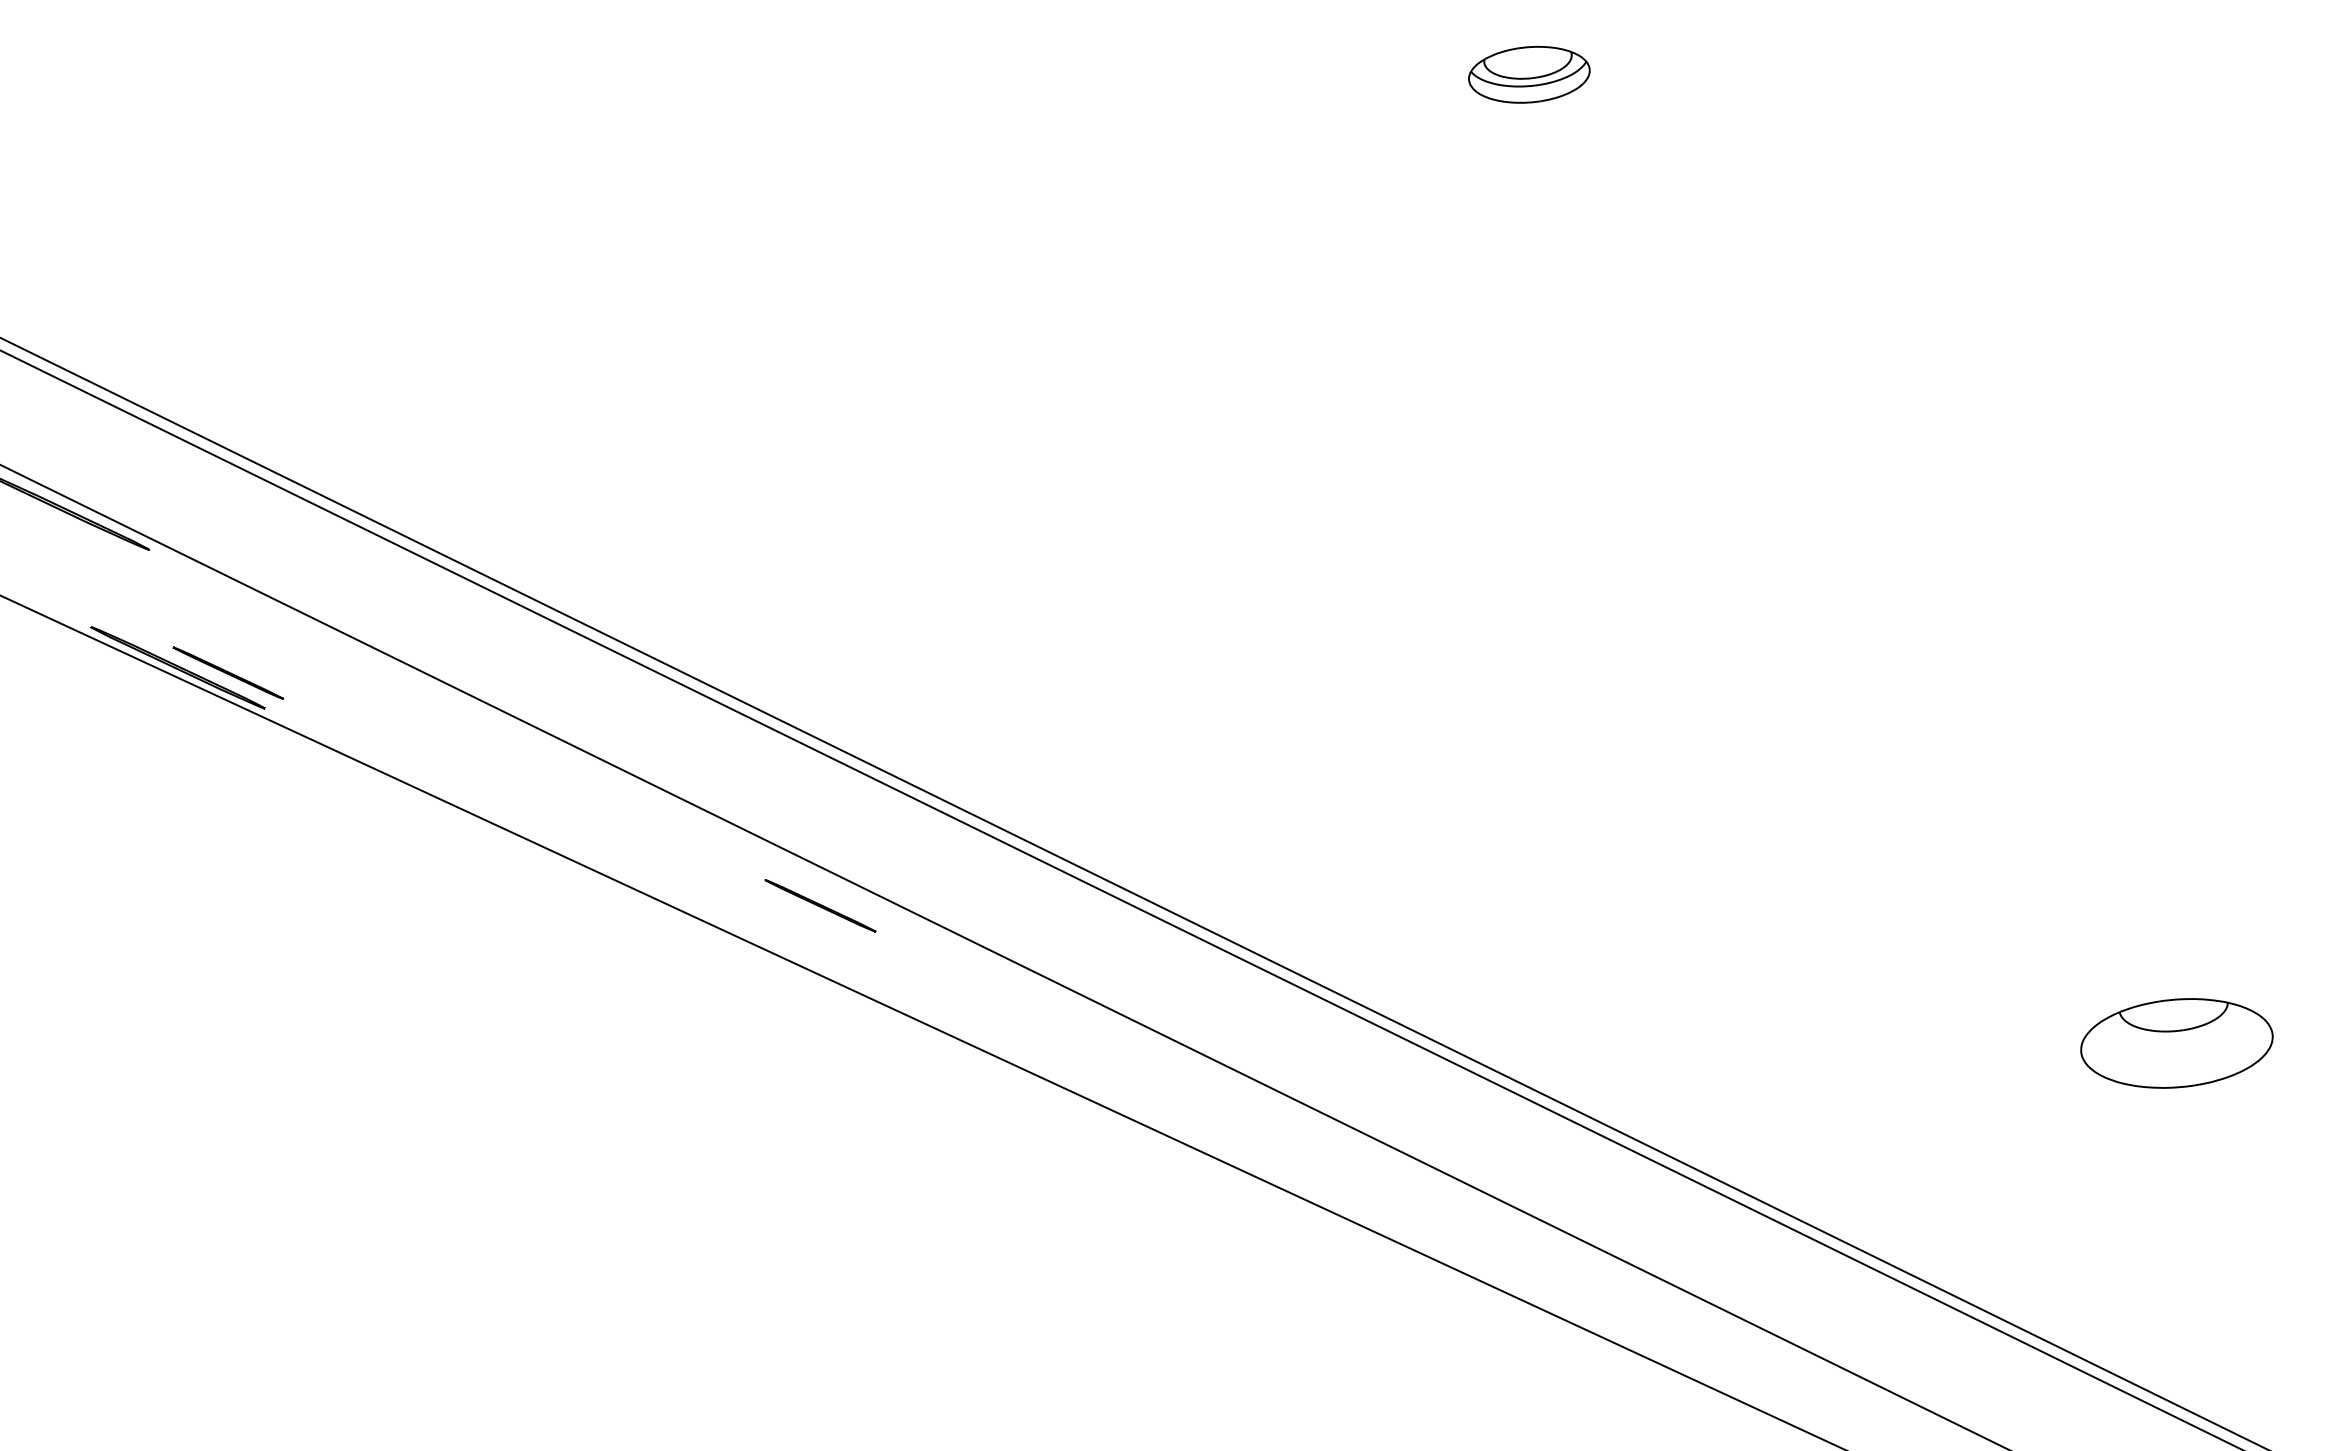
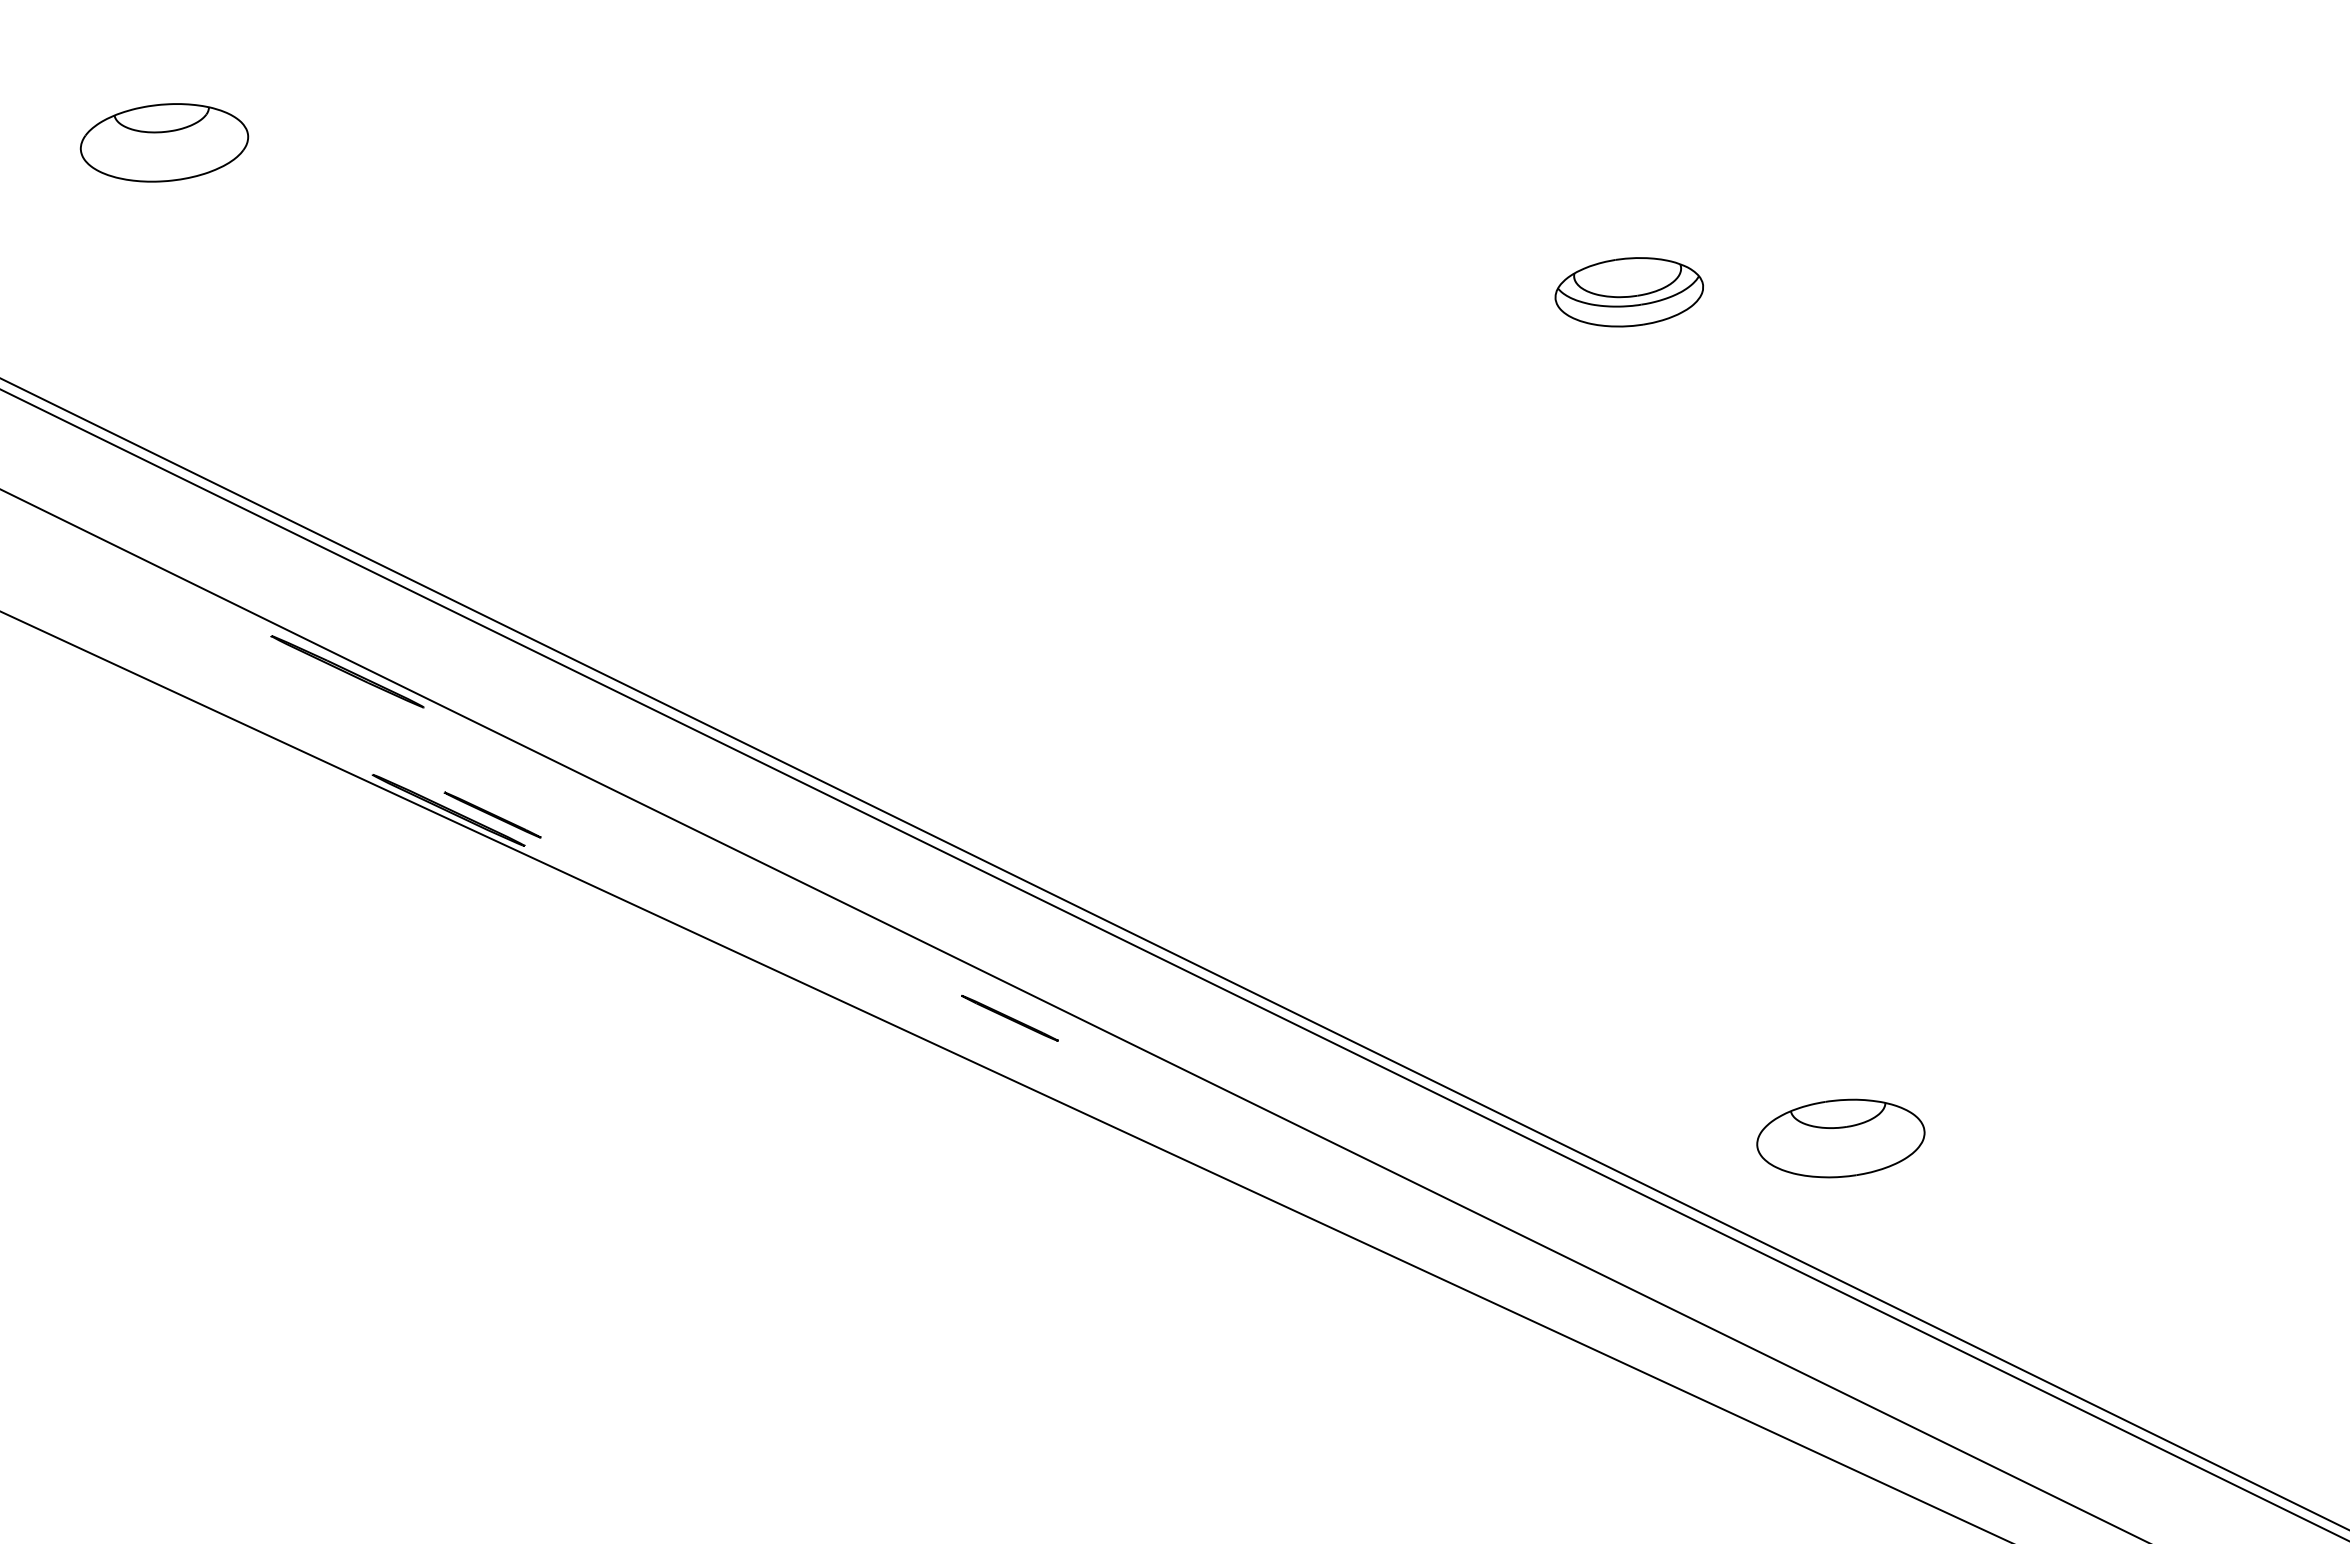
part: (1528, 75) -> (1628, 292), size x1.4
part: (2176, 1043) -> (1840, 1138), moved

